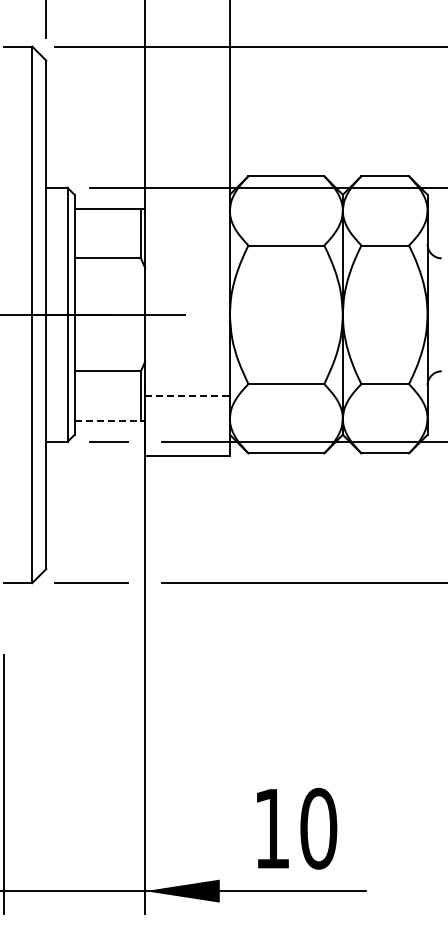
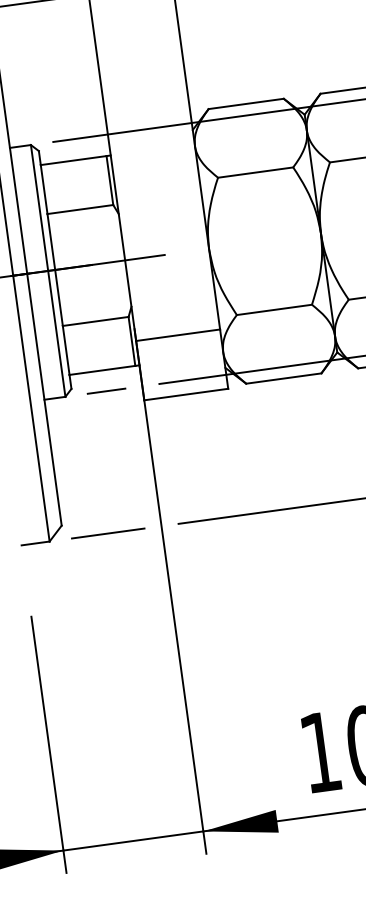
line: (188, 396) -> (179, 335), dashed -> solid
line: (108, 420) -> (103, 370), dashed -> solid

